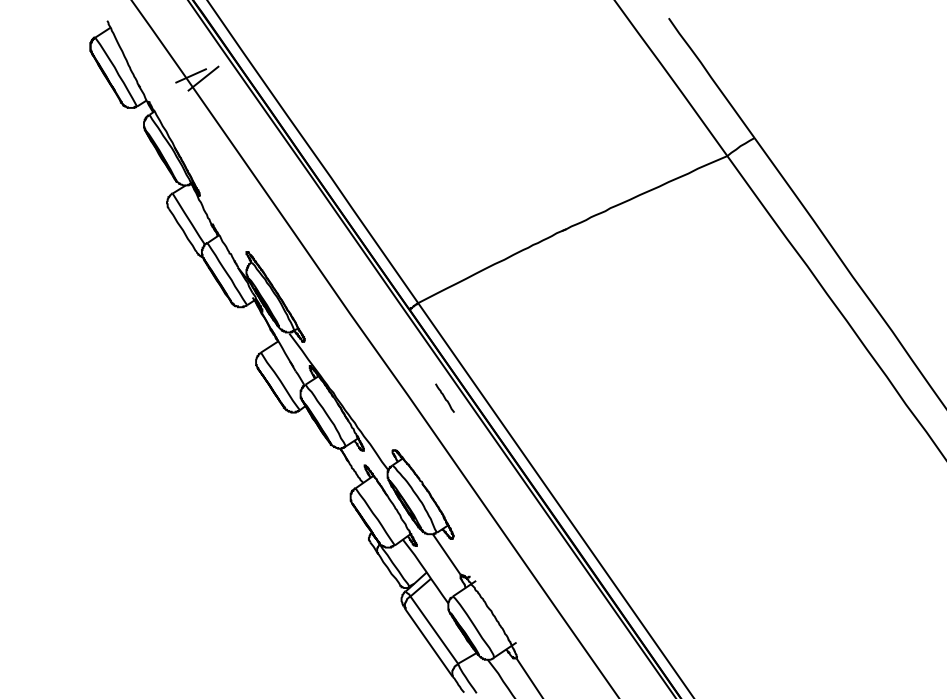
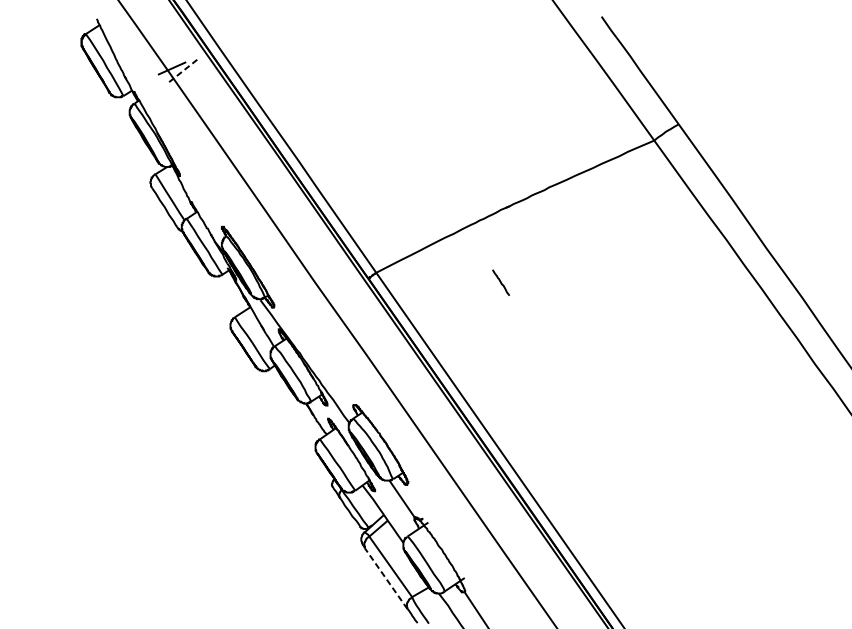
line: (203, 78) -> (183, 70), solid -> dashed
line: (444, 397) -> (500, 282), moved
line: (429, 643) -> (386, 578), solid -> dashed

